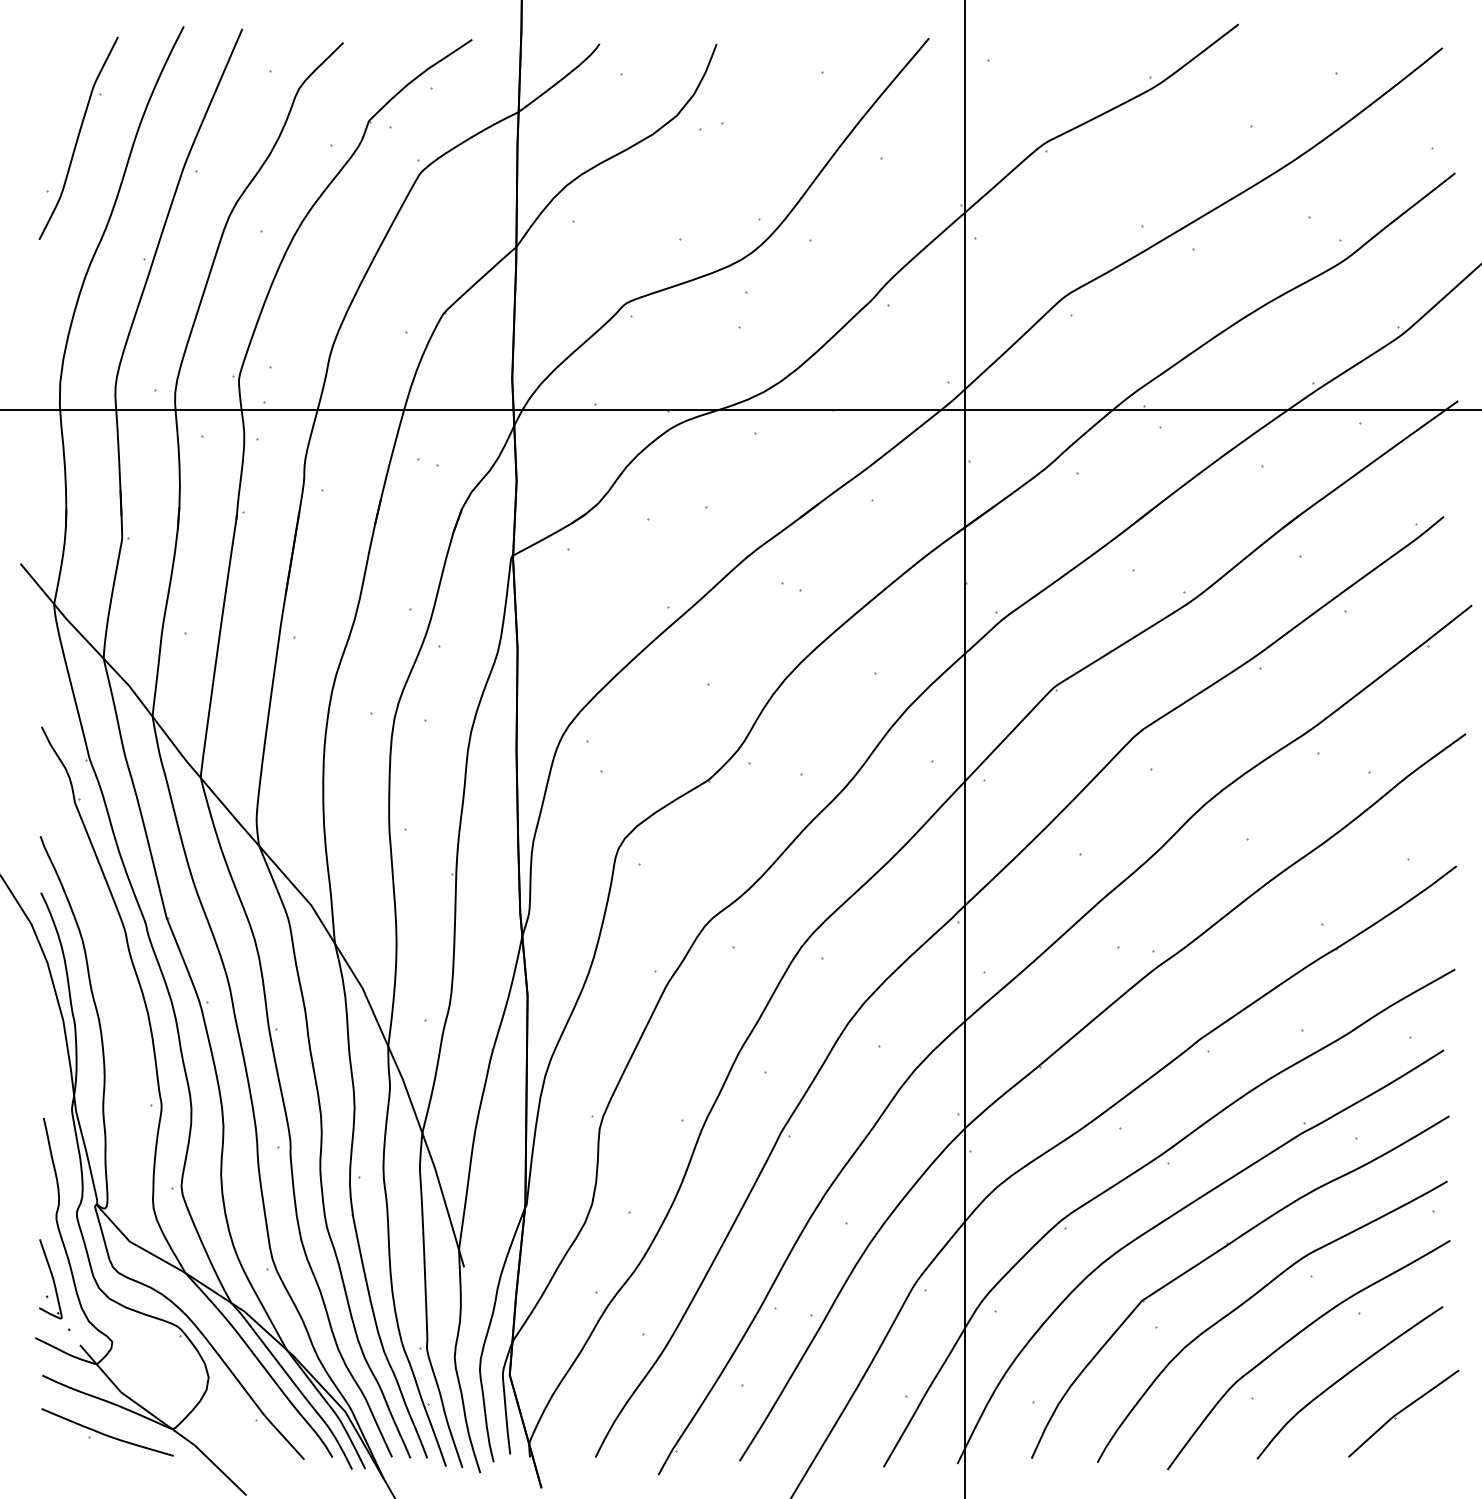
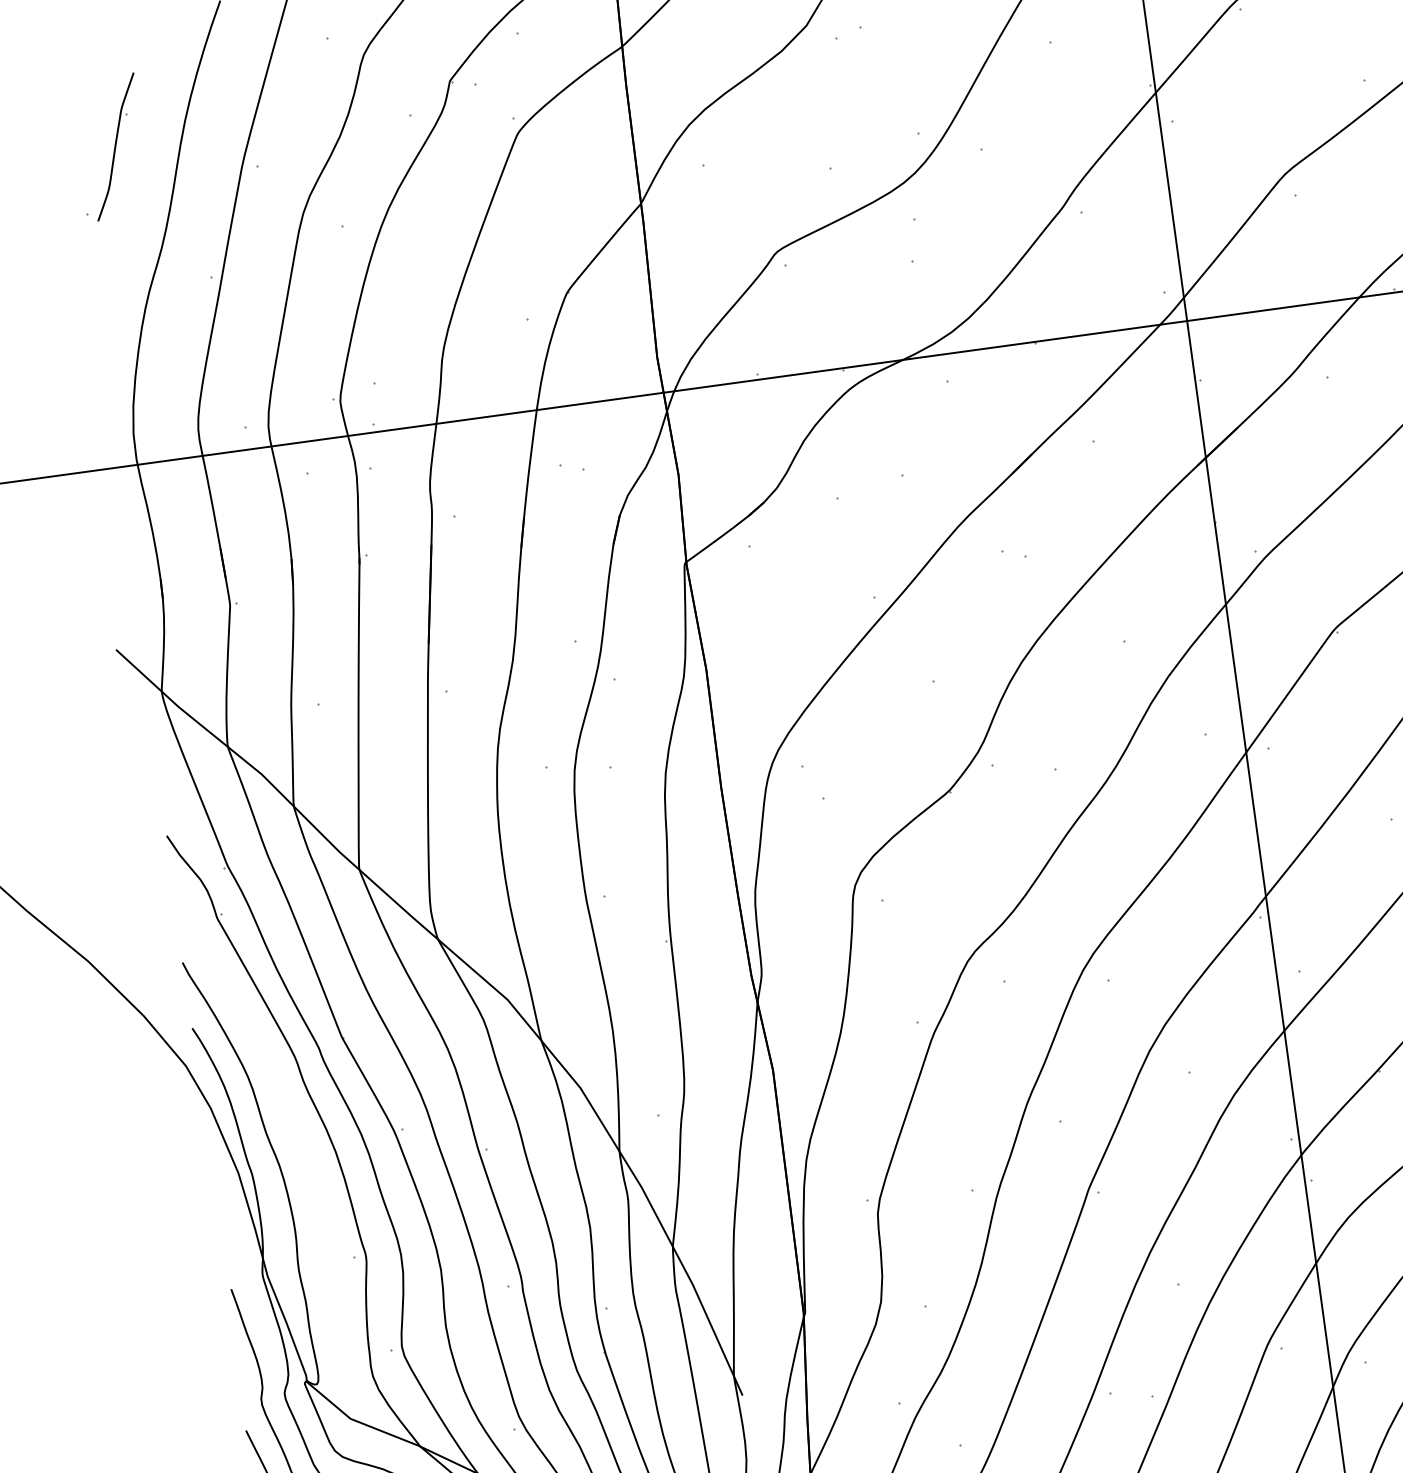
part: (78, 137) -> (115, 146), size x0.6

